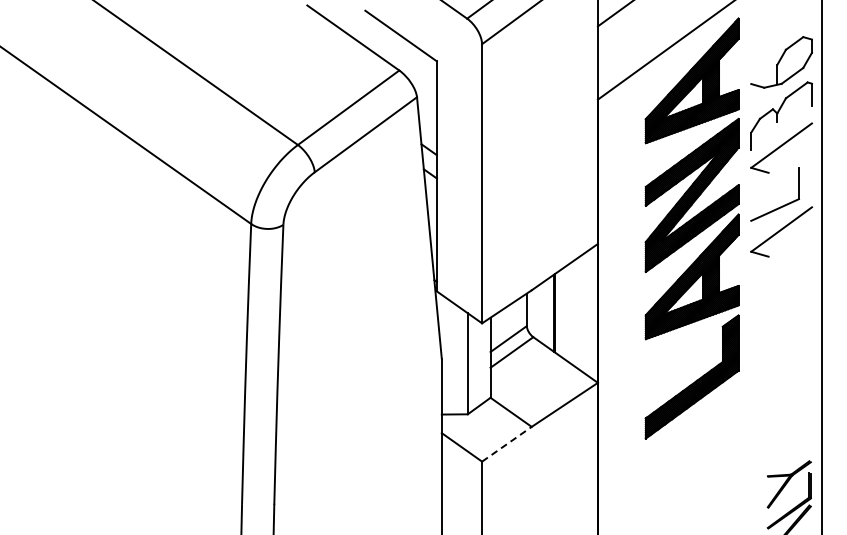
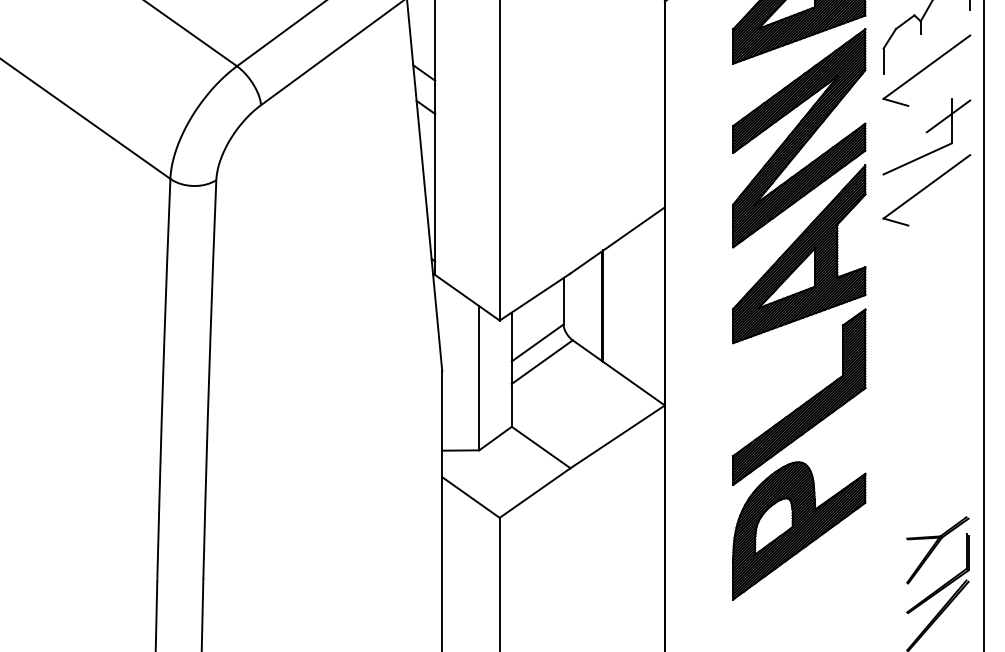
line: (796, 180) -> (948, 116), added
line: (507, 443) -> (535, 491), dashed -> solid
part: (691, 470) -> (798, 530), added

